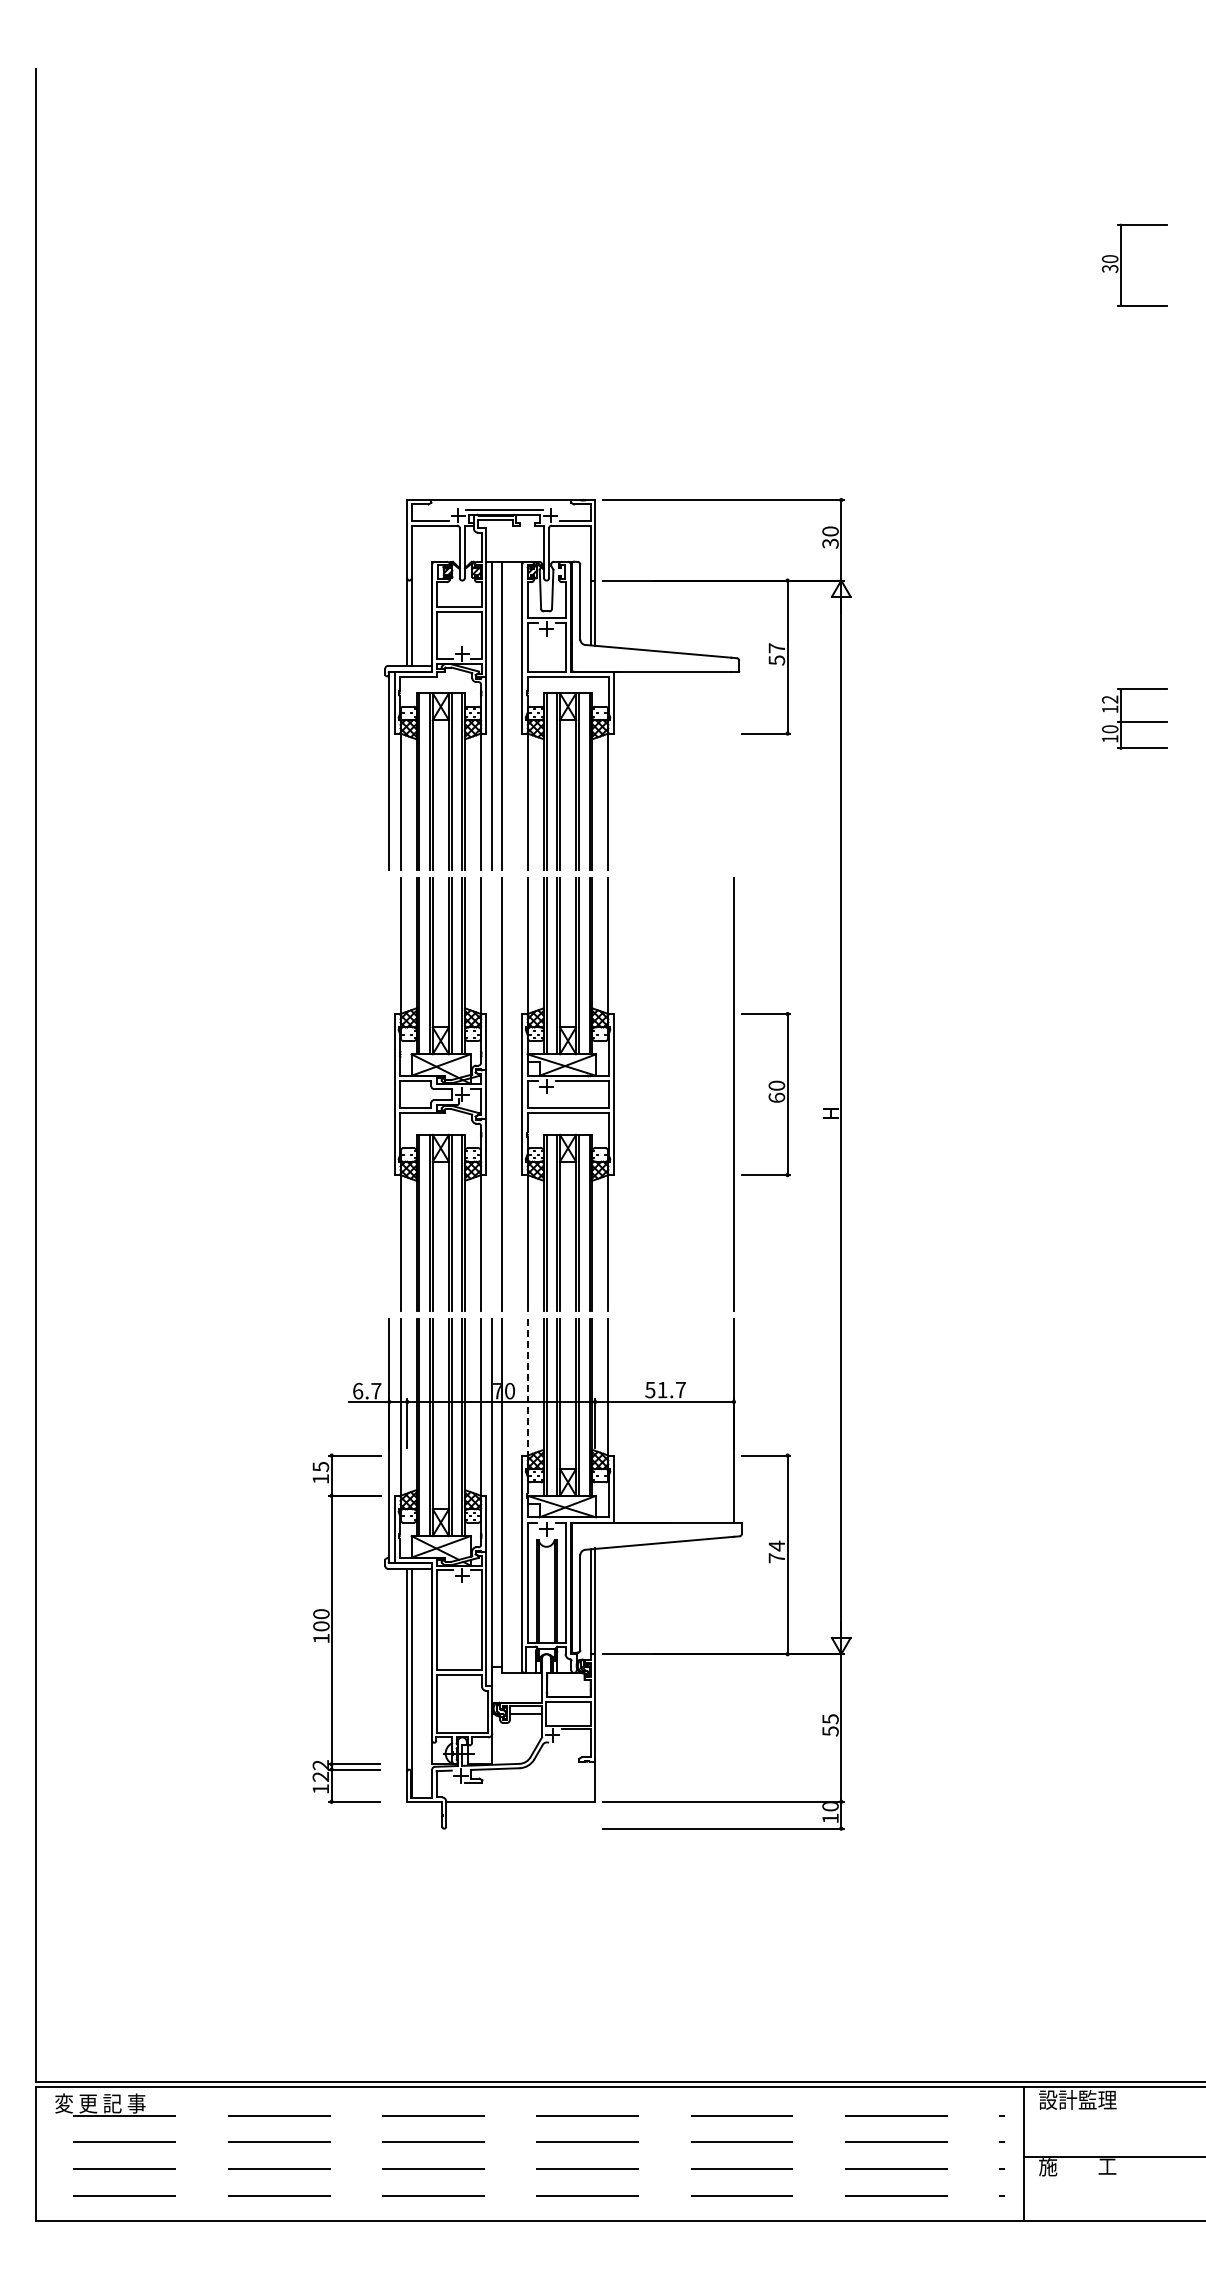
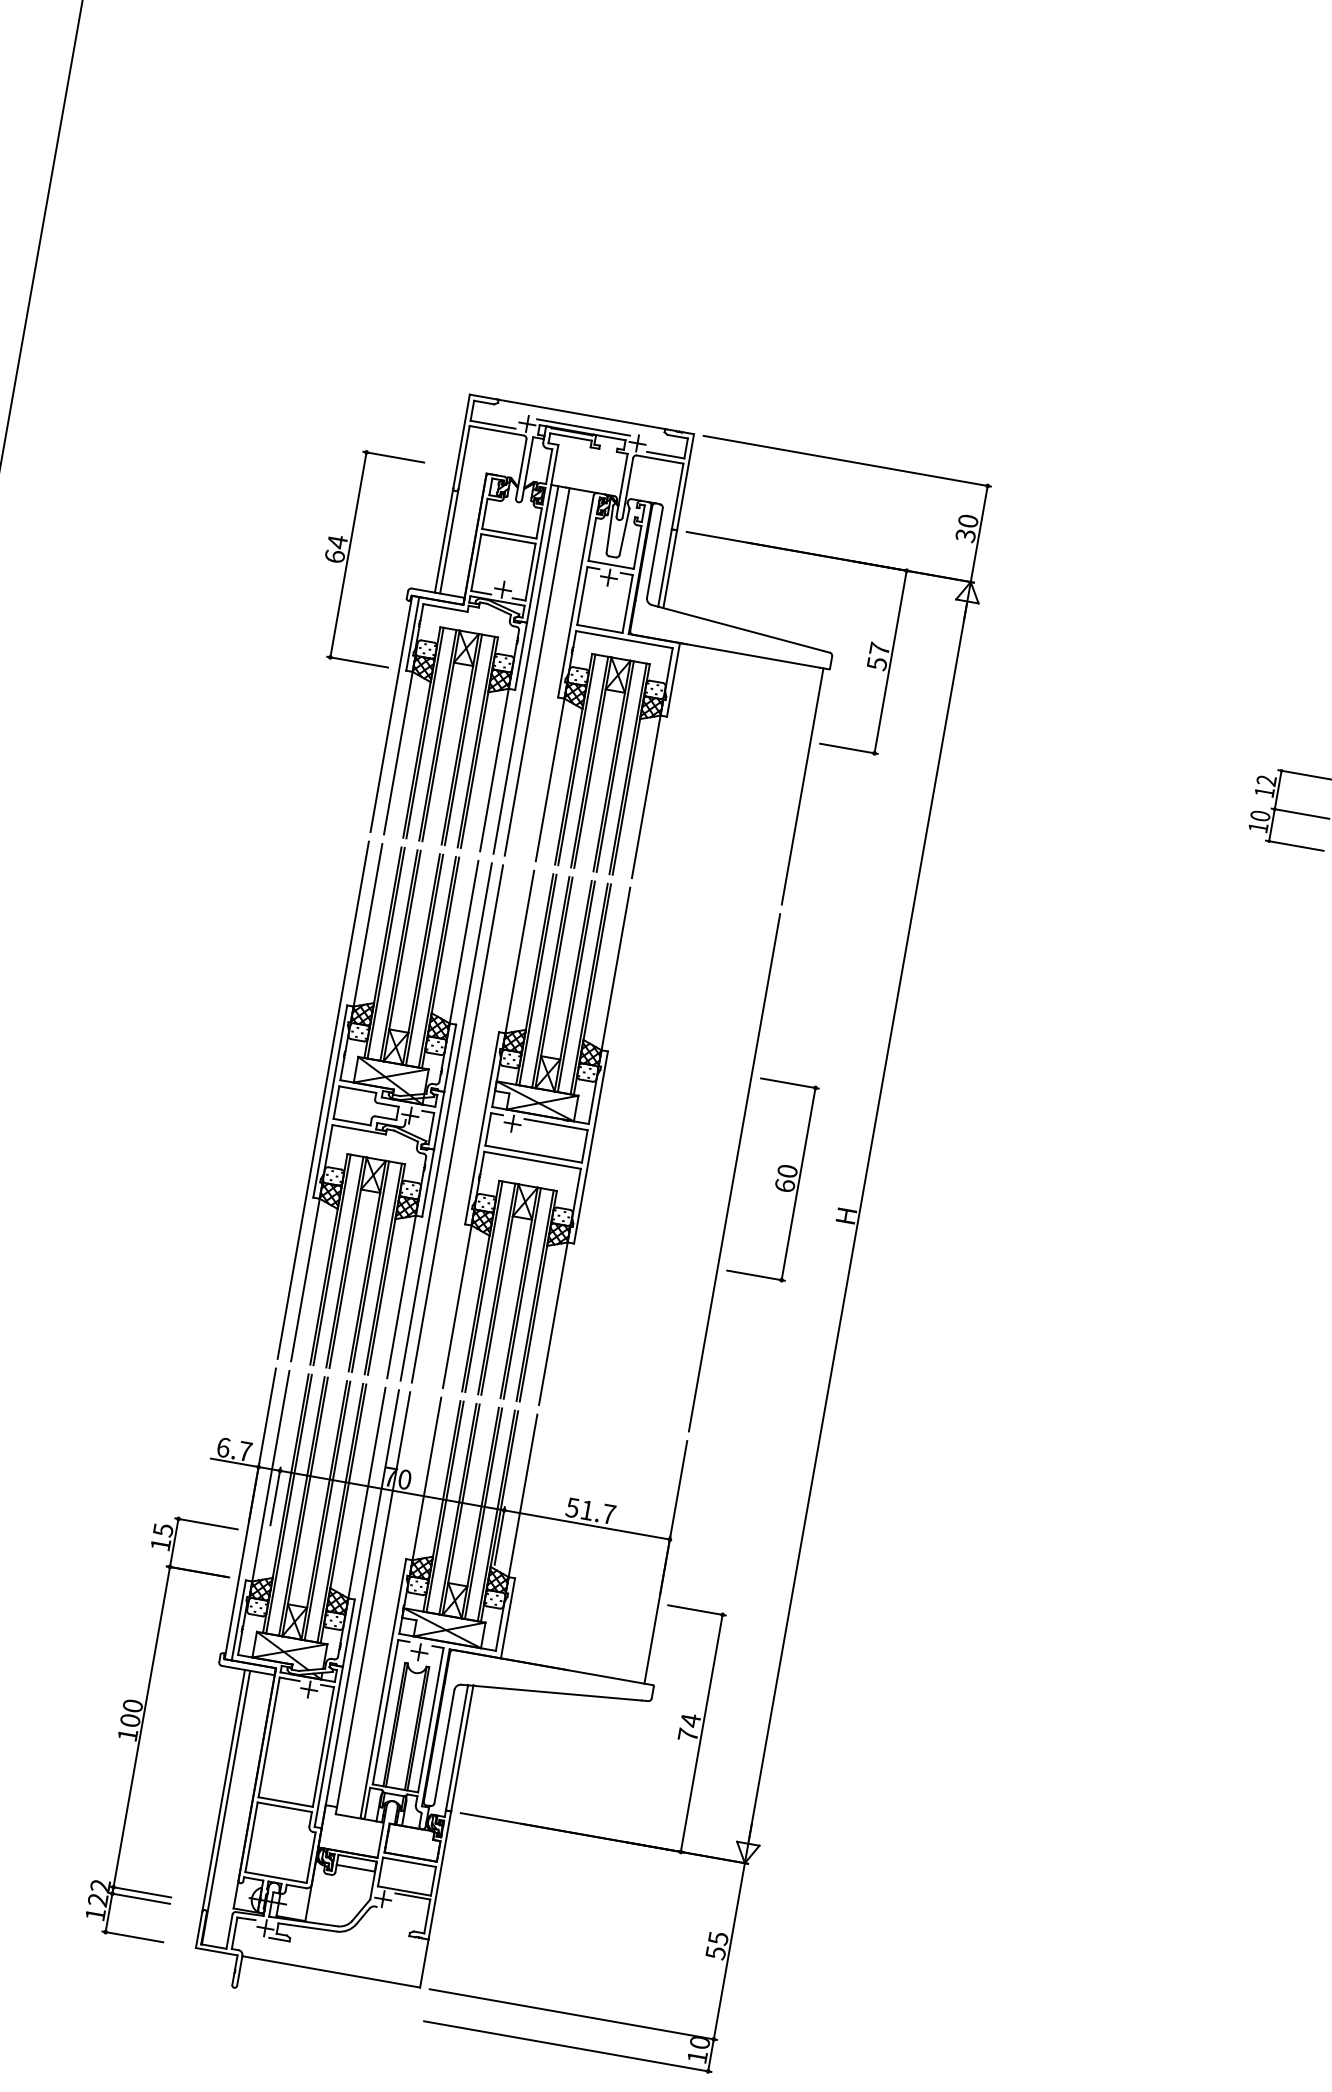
part: (332, 647) -> (349, 554), added
line: (733, 770) -> (802, 785), added
line: (389, 1094) -> (323, 1100), added
line: (492, 1094) -> (446, 1121), added
line: (527, 1388) -> (426, 1480), dashed -> solid

